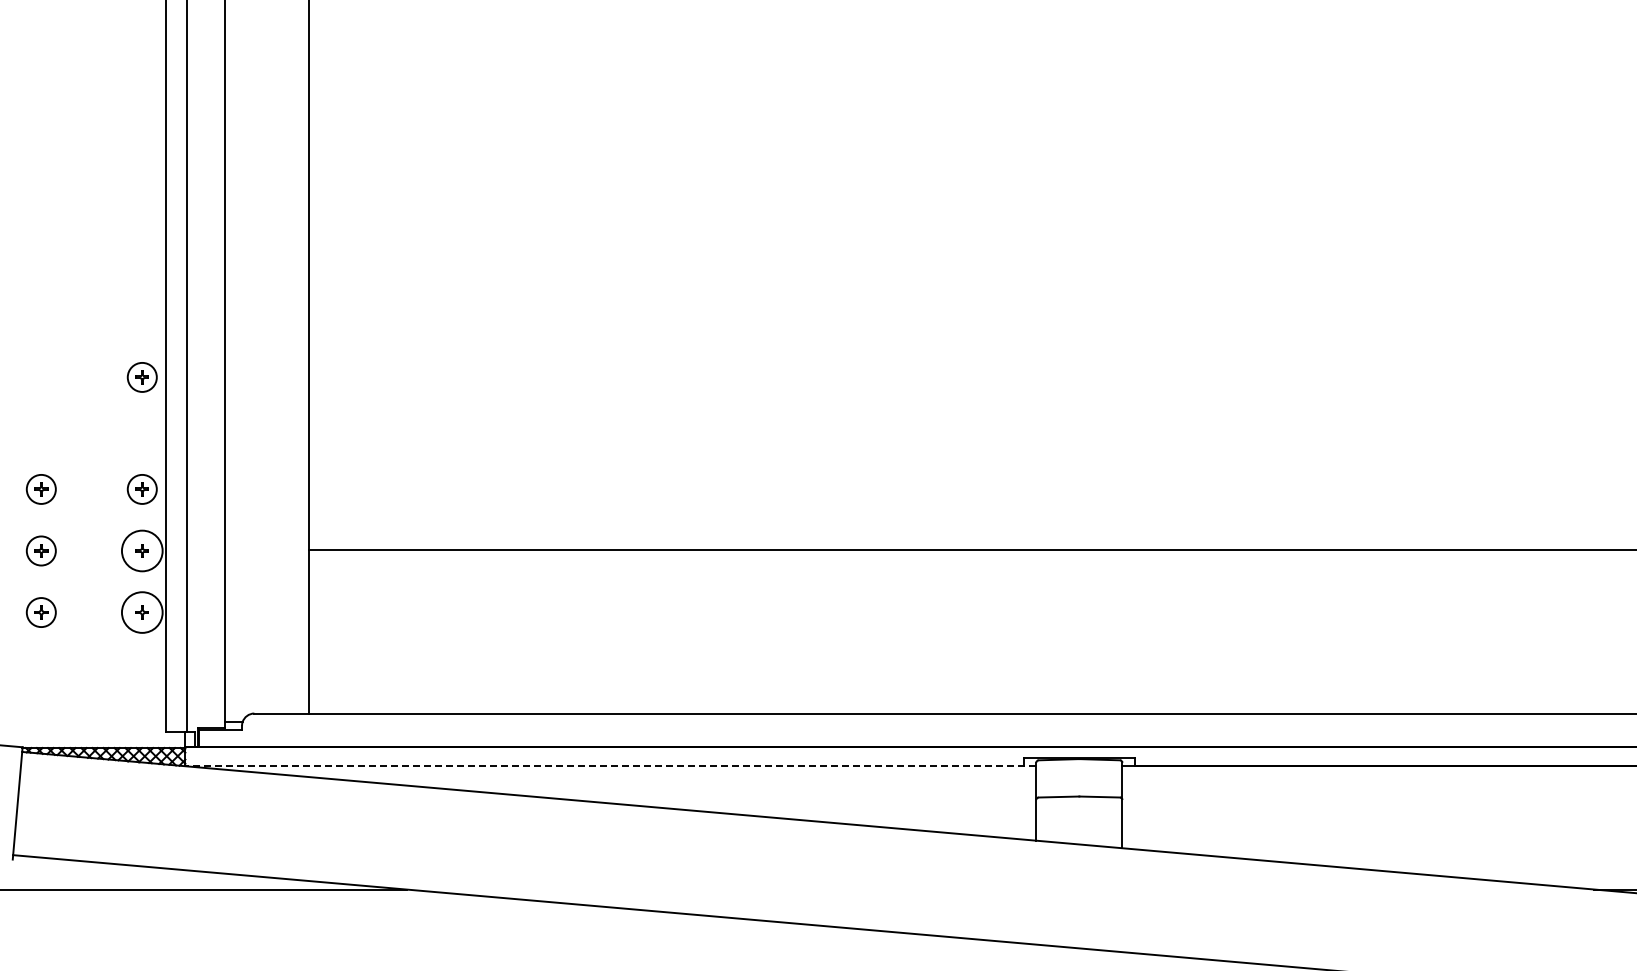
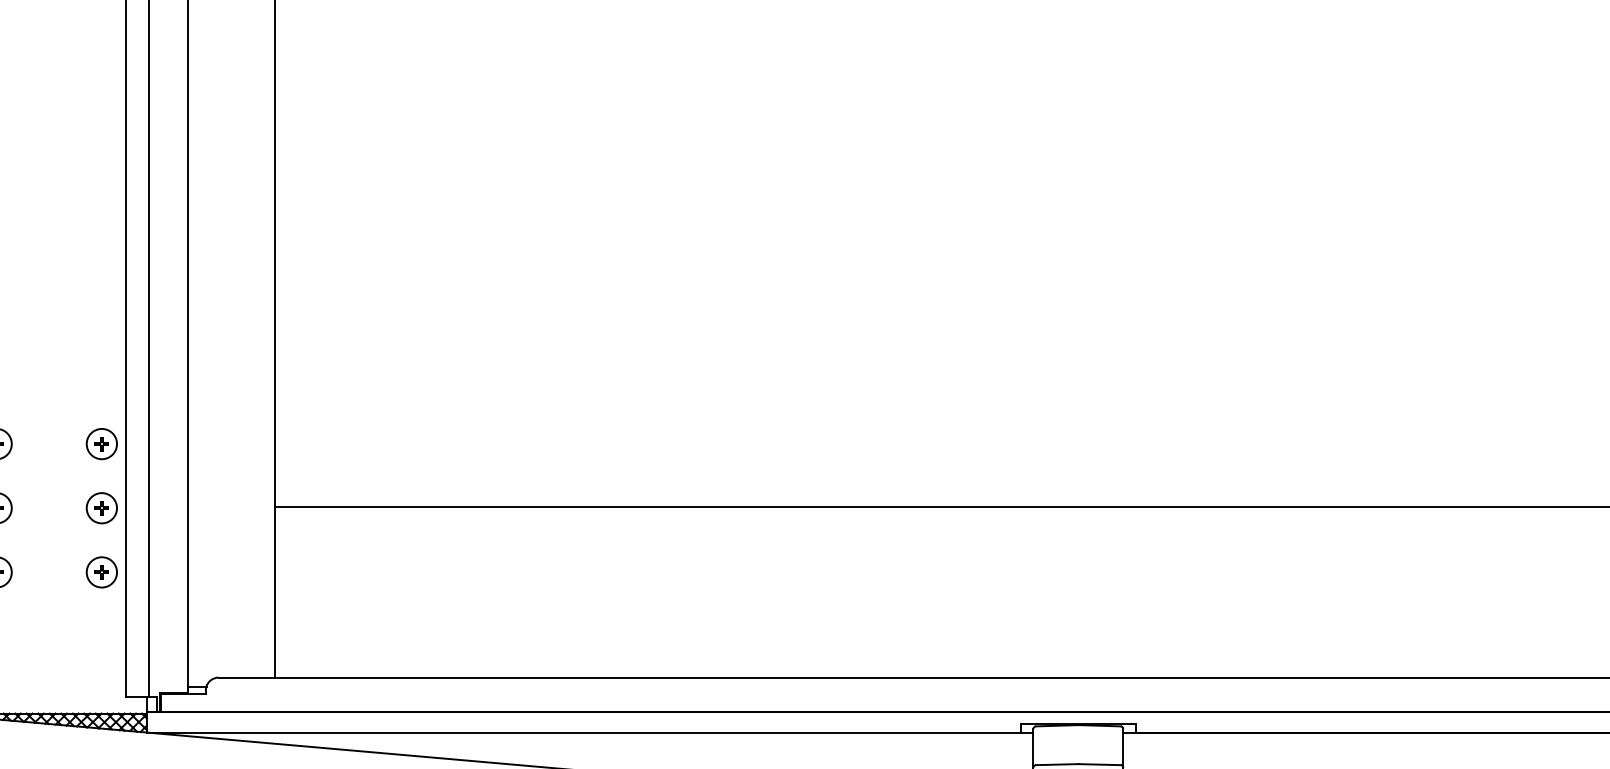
part: (141, 377) -> (101, 327), removed
circle: (141, 550) -> (101, 507), size x0.71
circle: (141, 612) -> (101, 572), size x0.71
line: (611, 766) -> (590, 732), dashed -> solid

